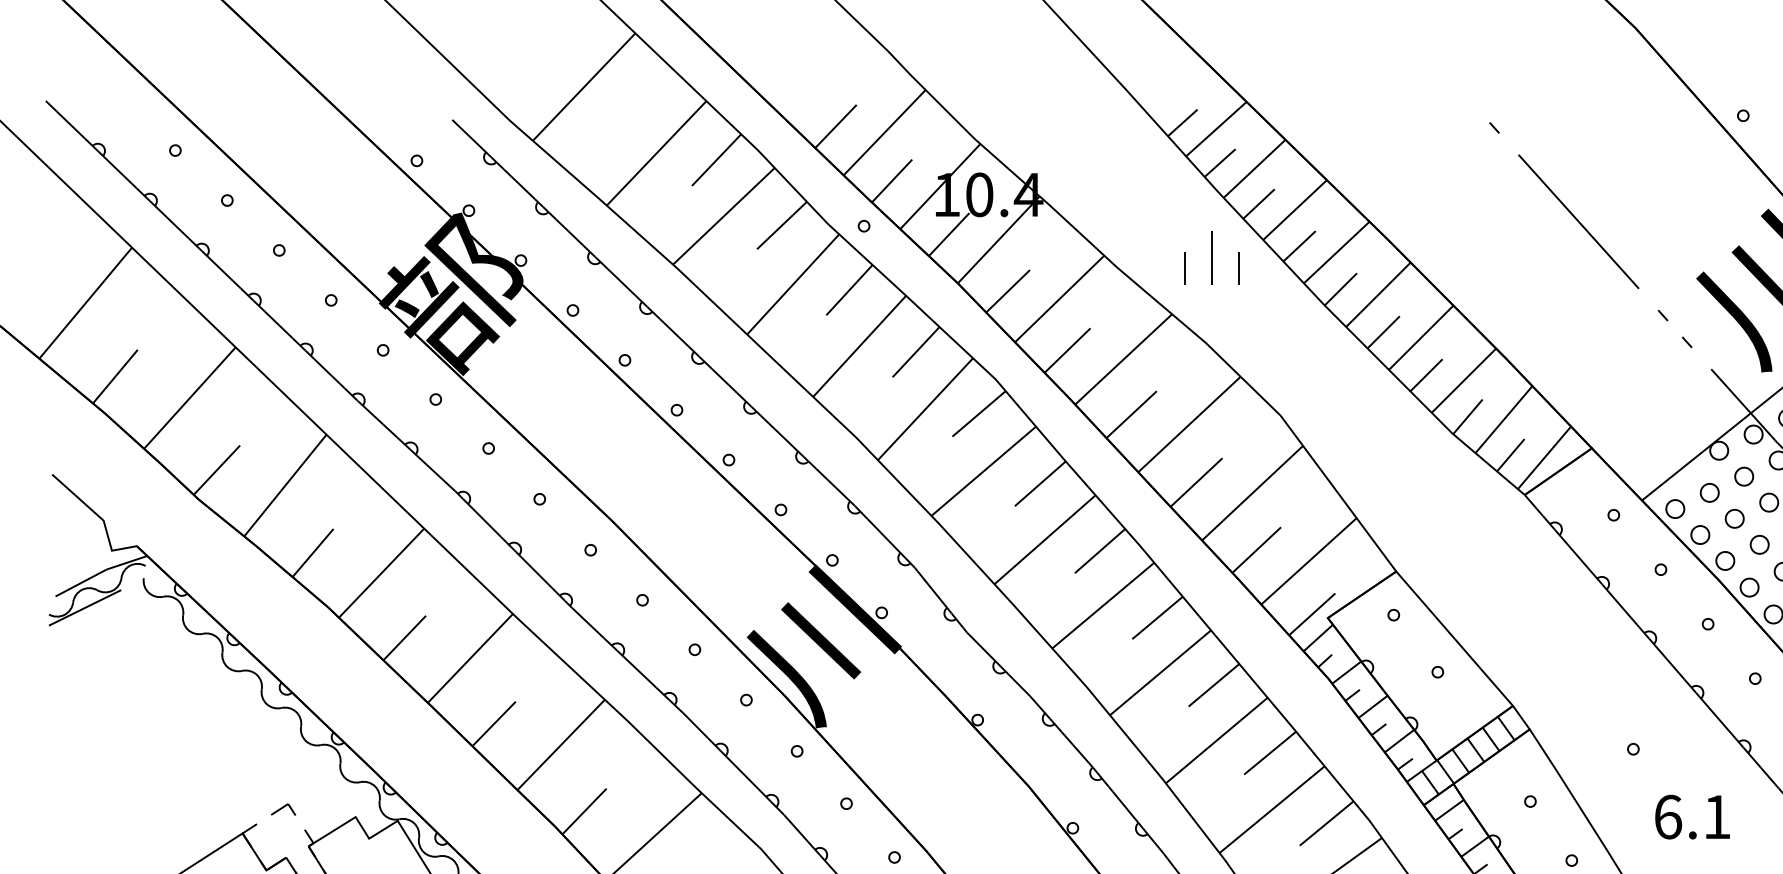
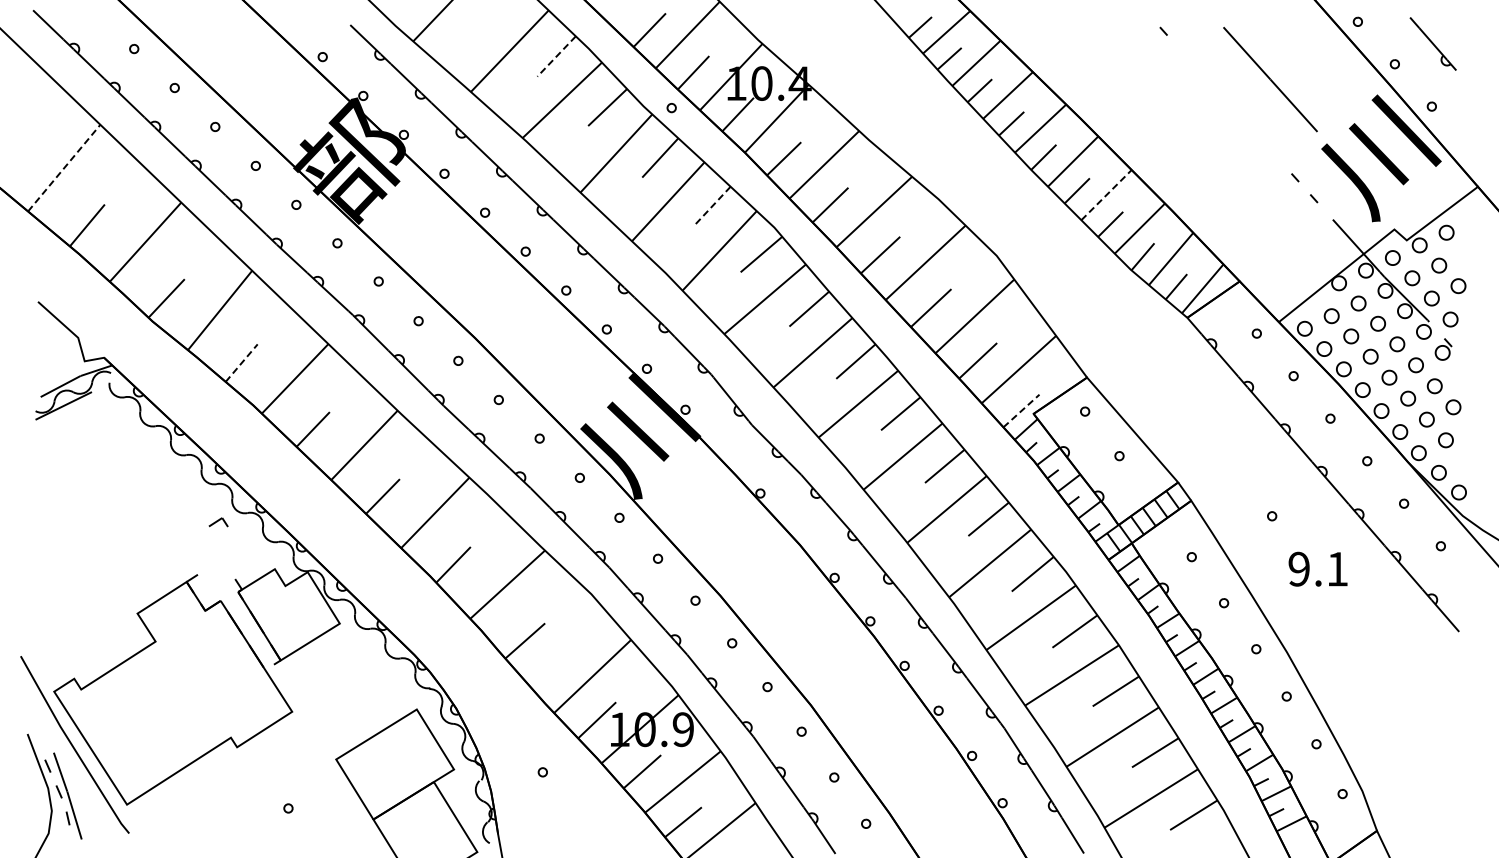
line: (716, 160) -> (556, 56), solid -> dashed
line: (1578, 221) -> (1270, 79), moved
part: (1211, 257) -> (942, 132), removed
line: (86, 302) -> (64, 167), solid -> dashed
line: (1421, 338) -> (1106, 195), solid -> dashed
line: (916, 352) -> (712, 206), solid -> dashed
line: (312, 553) -> (241, 363), solid -> dashed
line: (1312, 613) -> (1021, 410), solid -> dashed
part: (283, 809) -> (218, 522), moved
text: (1668, 816) -> (1299, 568), 6.1 -> 9.1

